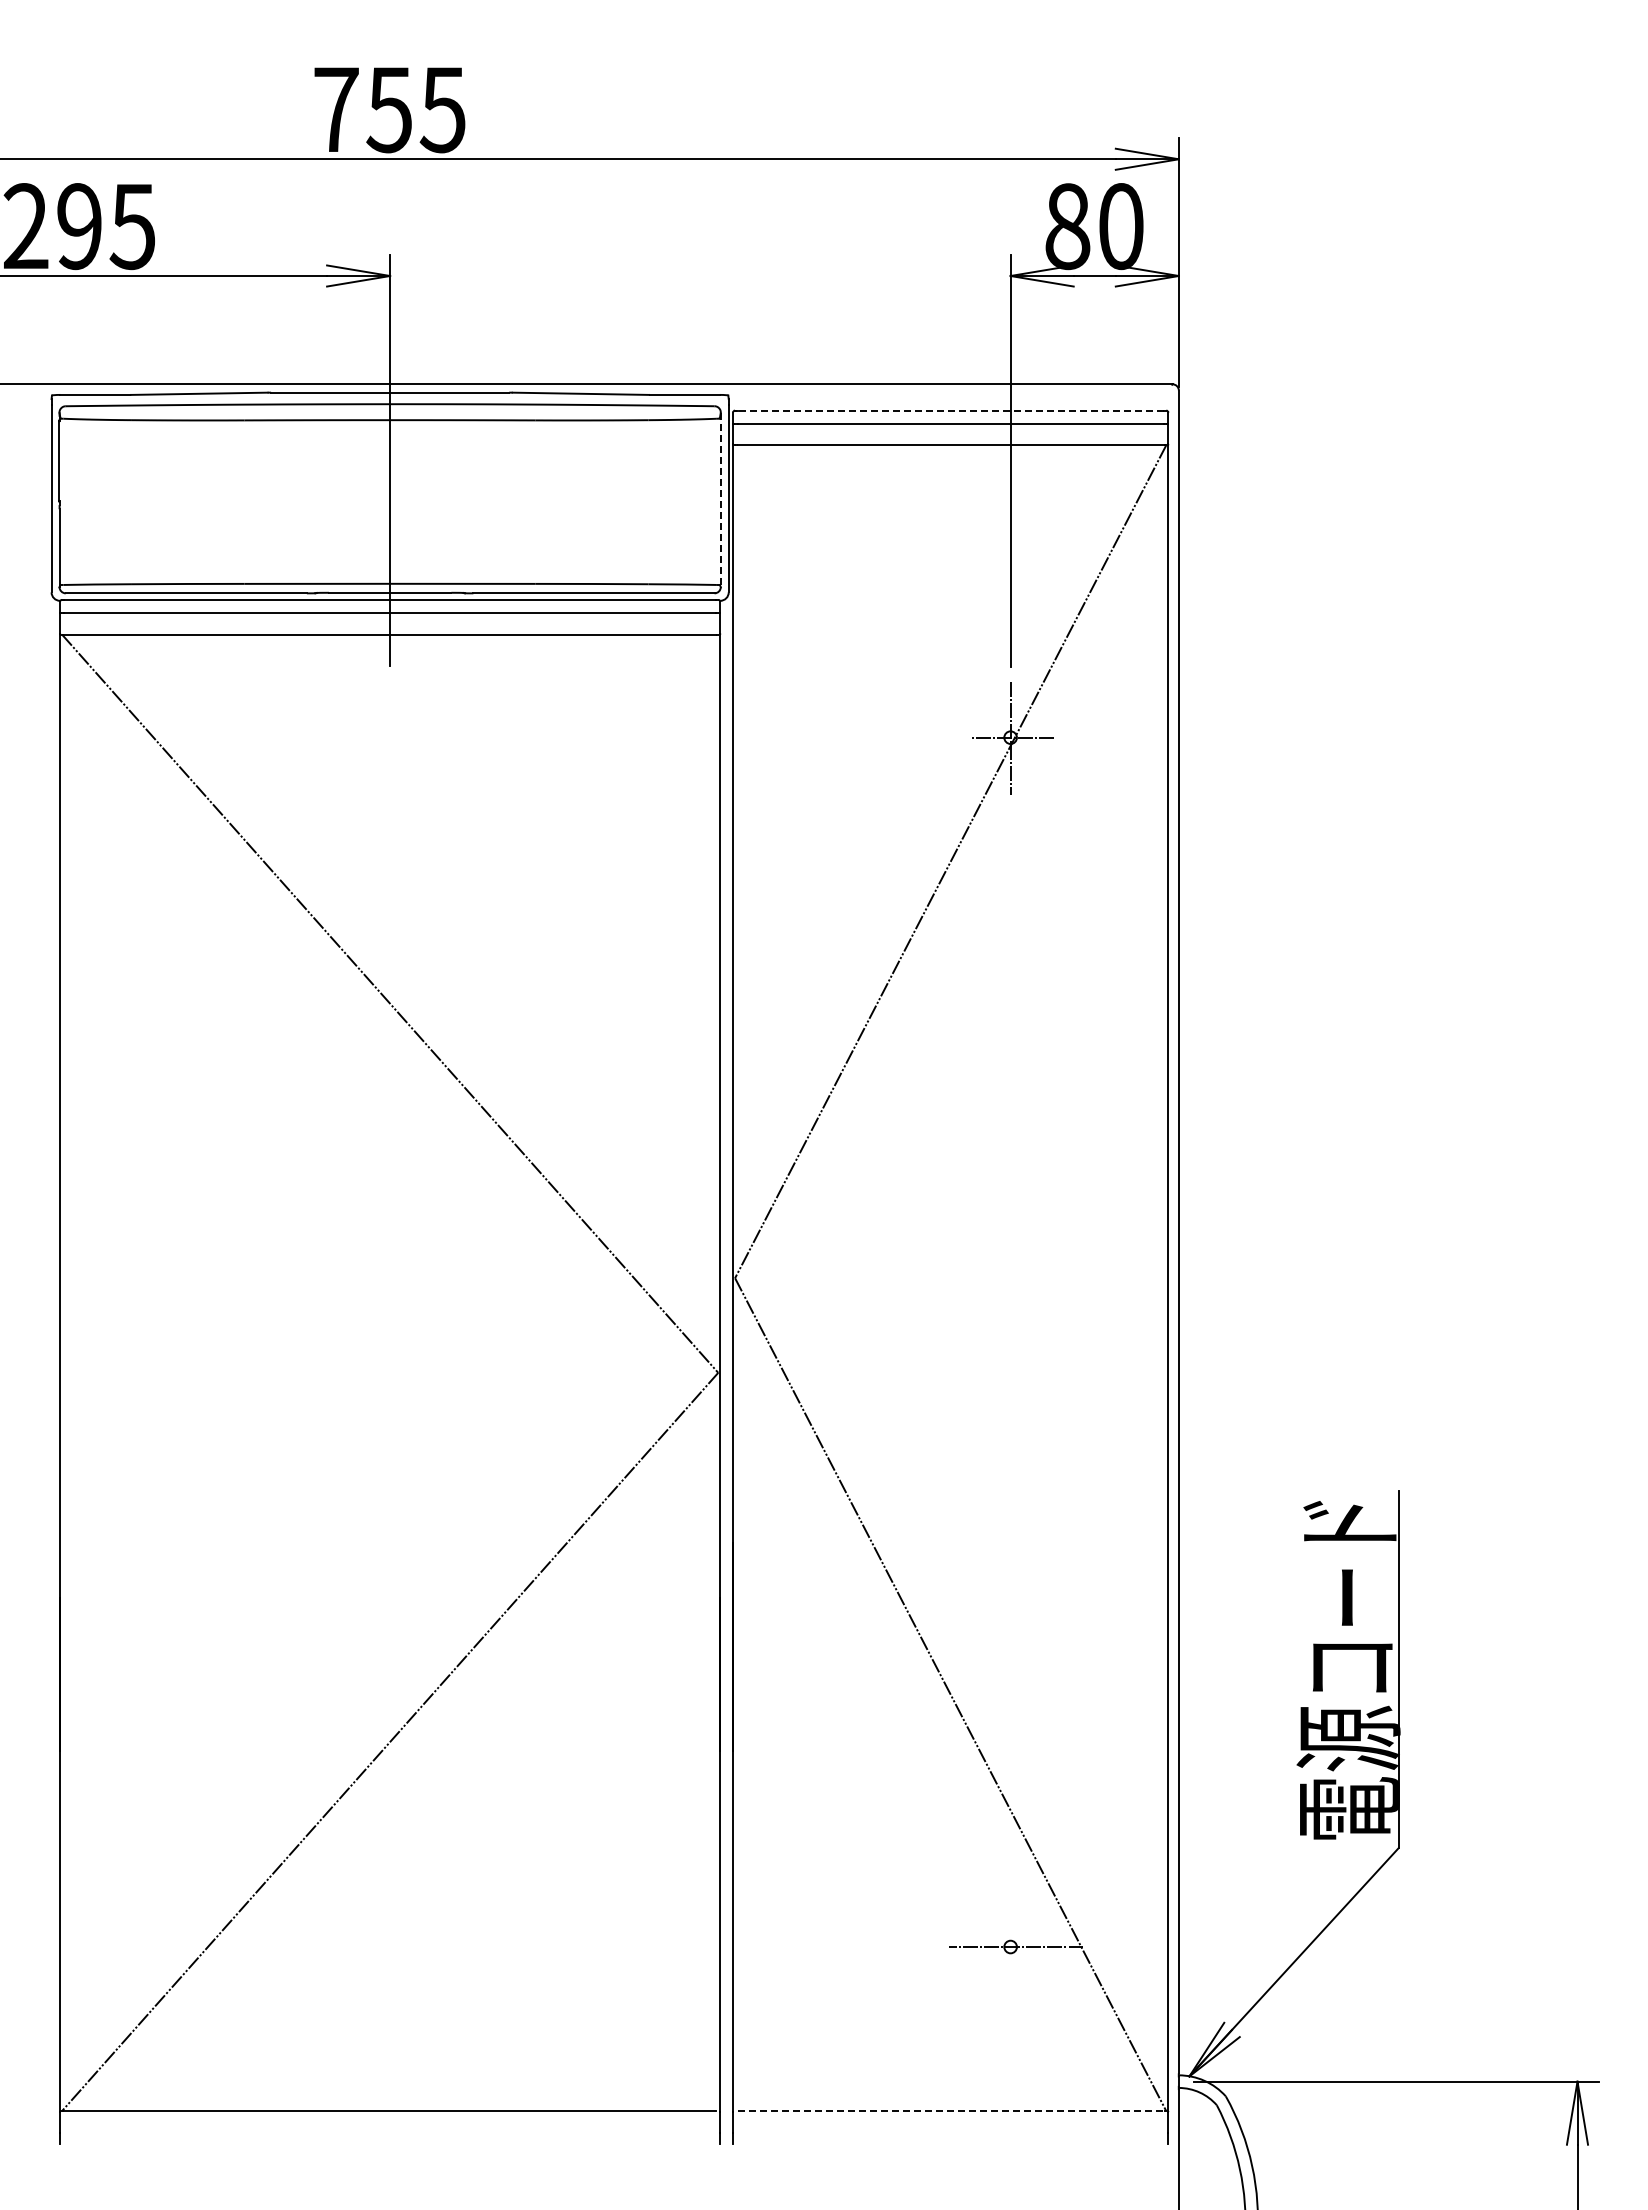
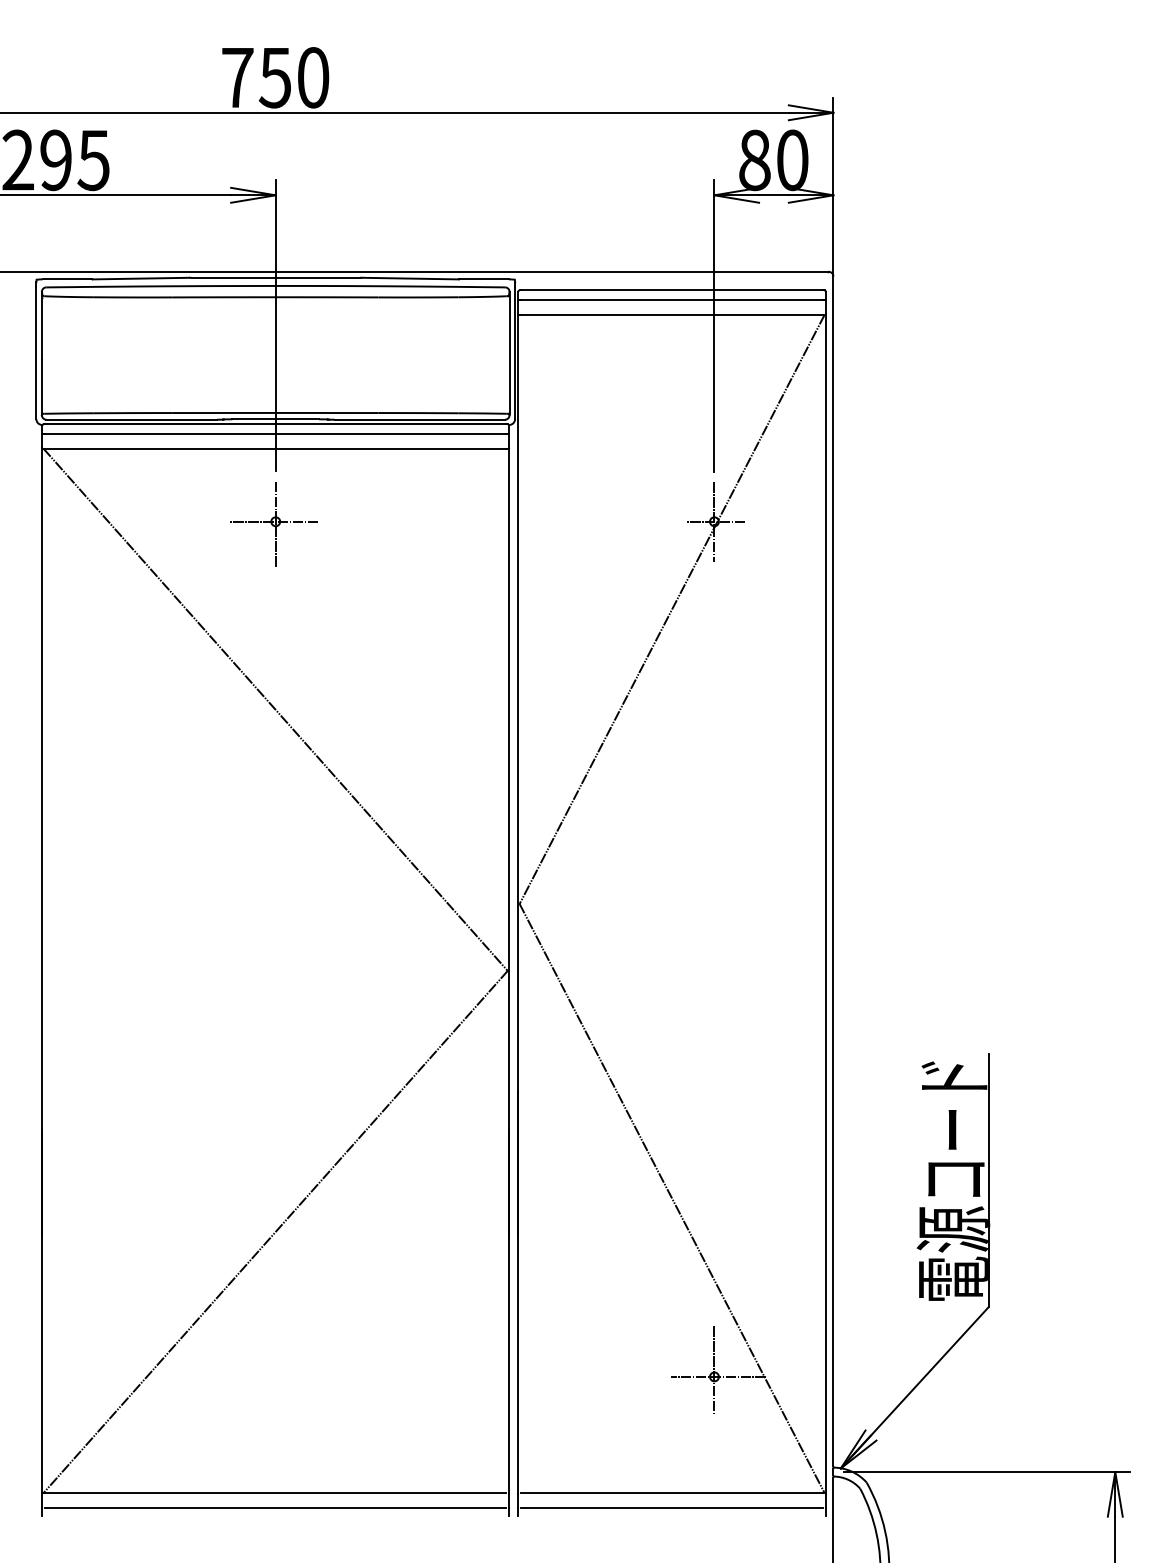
text: (442, 109) -> (312, 77), 755 -> 750
line: (950, 410) -> (671, 290), dashed -> solid
line: (720, 499) -> (509, 353), dashed -> solid
part: (387, 740) -> (273, 523), added
line: (1010, 1938) -> (714, 1370), added
line: (950, 2111) -> (671, 1493), dashed -> solid
line: (389, 2132) -> (275, 1508), added
line: (950, 2132) -> (671, 1508), added

